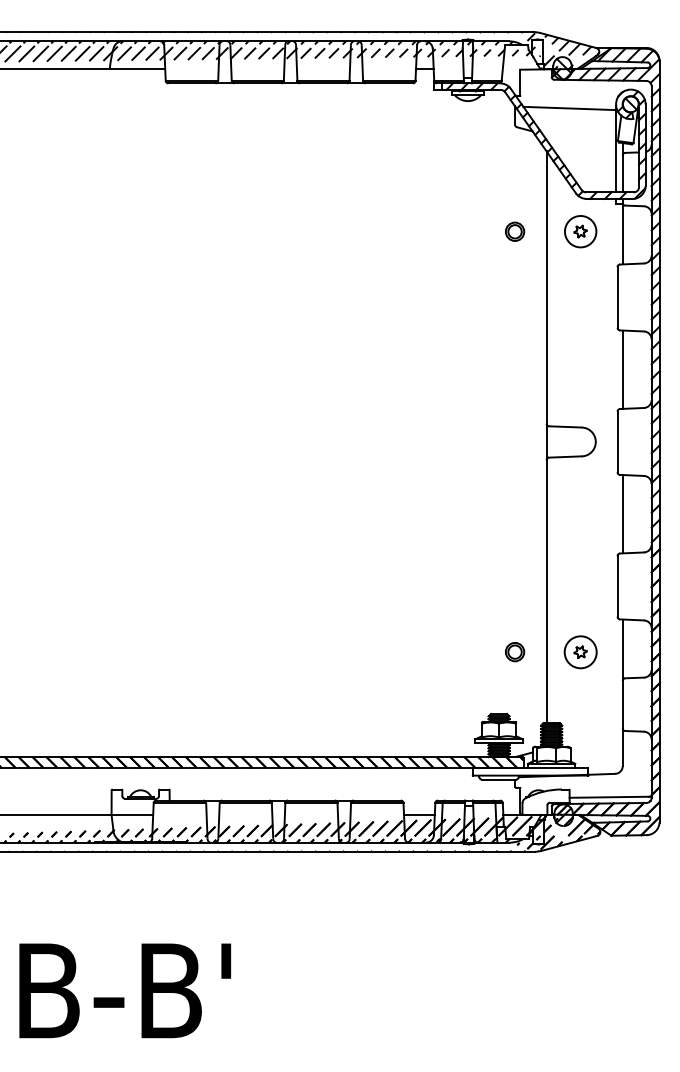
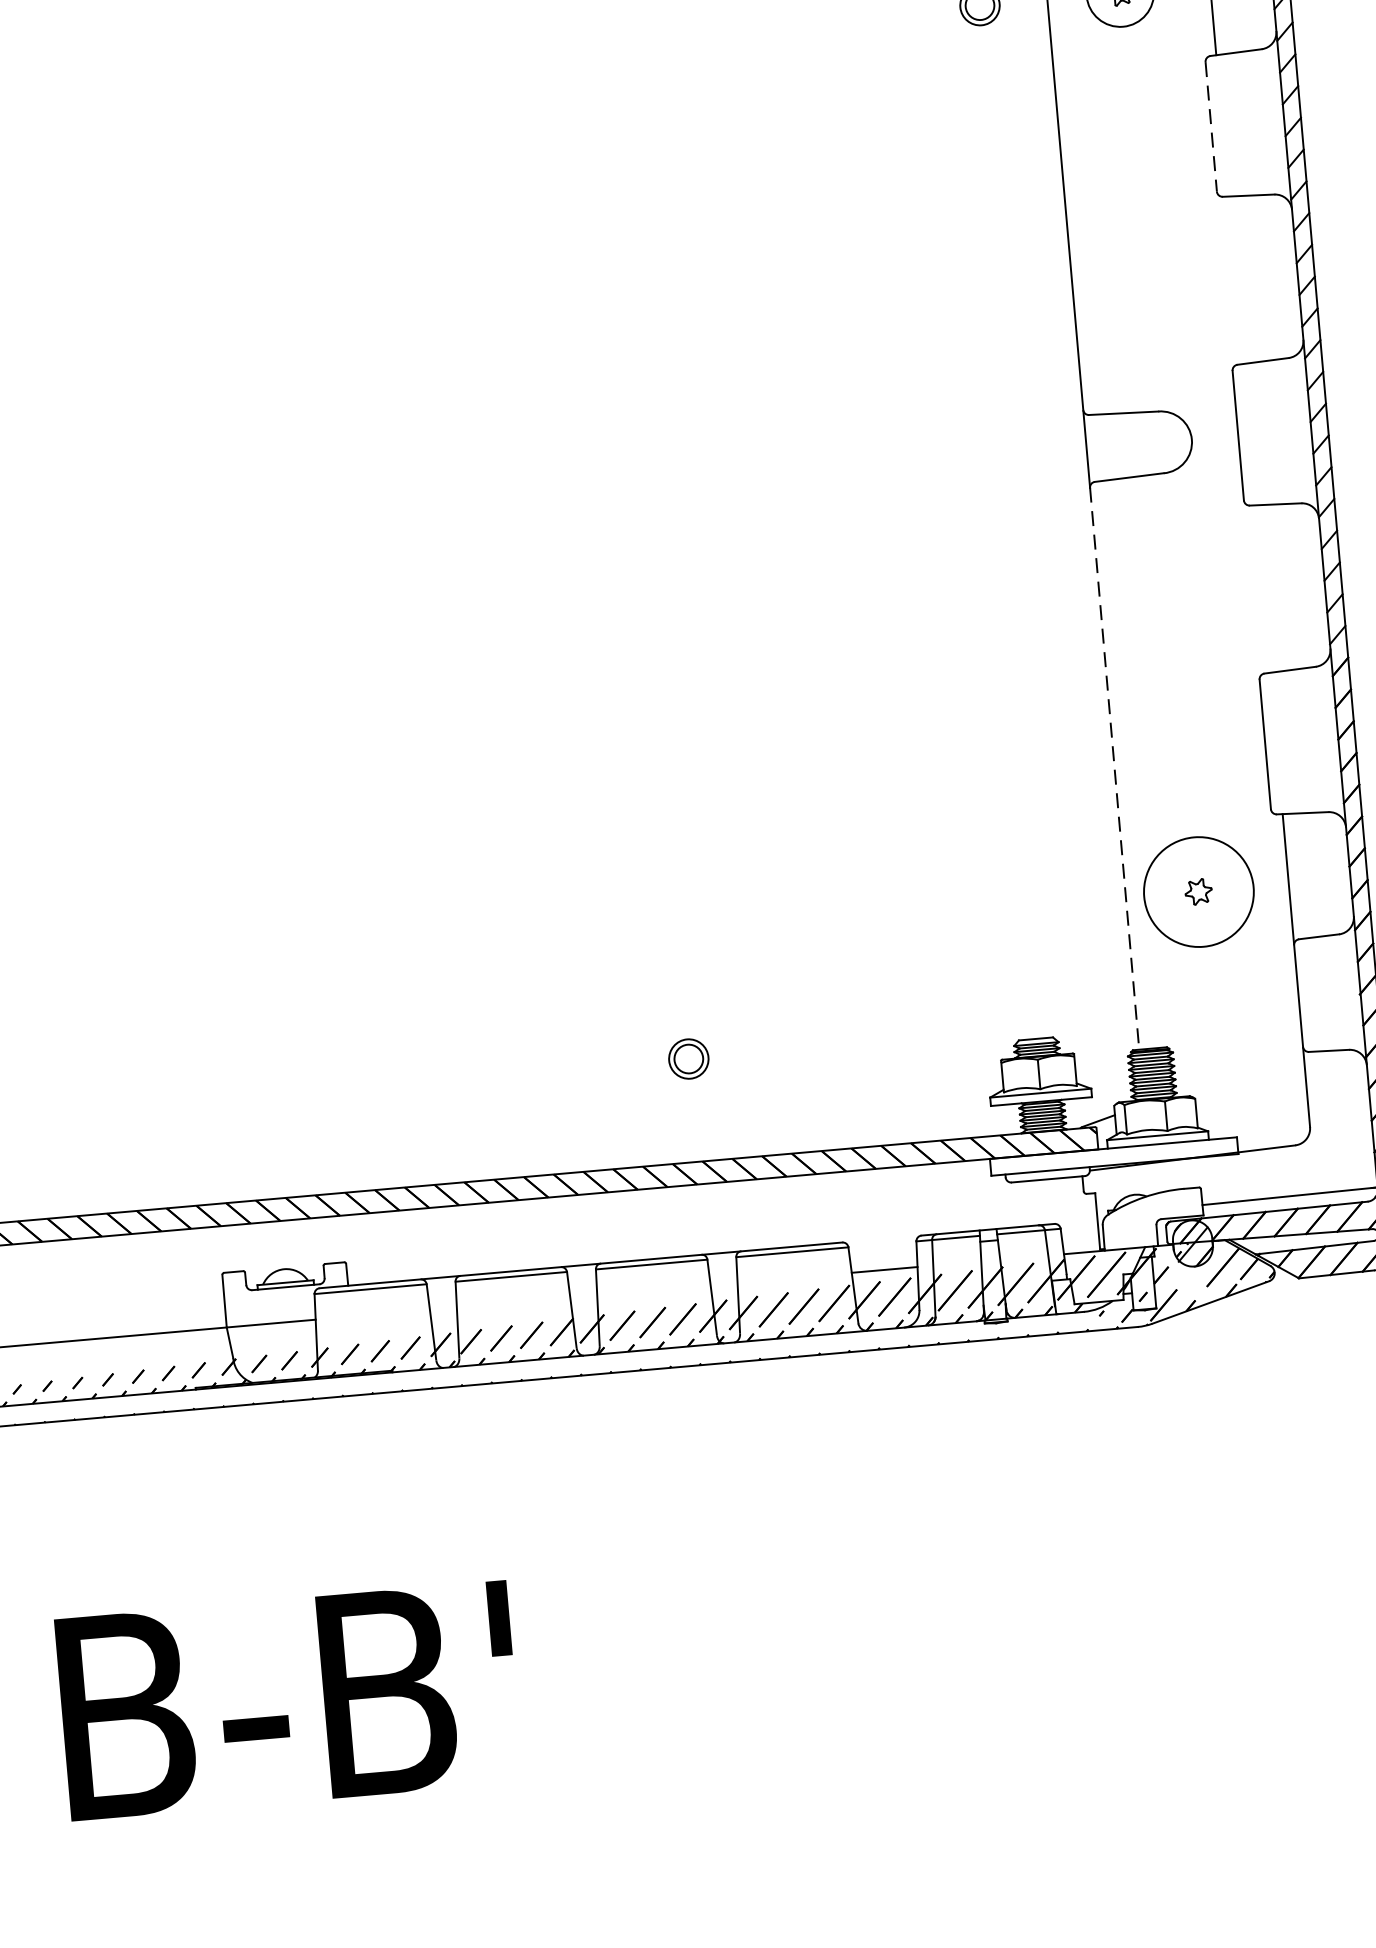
line: (617, 297) -> (1211, 126), solid -> dashed
line: (622, 369) -> (1235, 279), removed
line: (622, 514) -> (1262, 589), removed
line: (546, 591) -> (1114, 768), solid -> dashed
part: (515, 652) -> (689, 1059), moved
circle: (580, 652) -> (1198, 892), size x1.6

